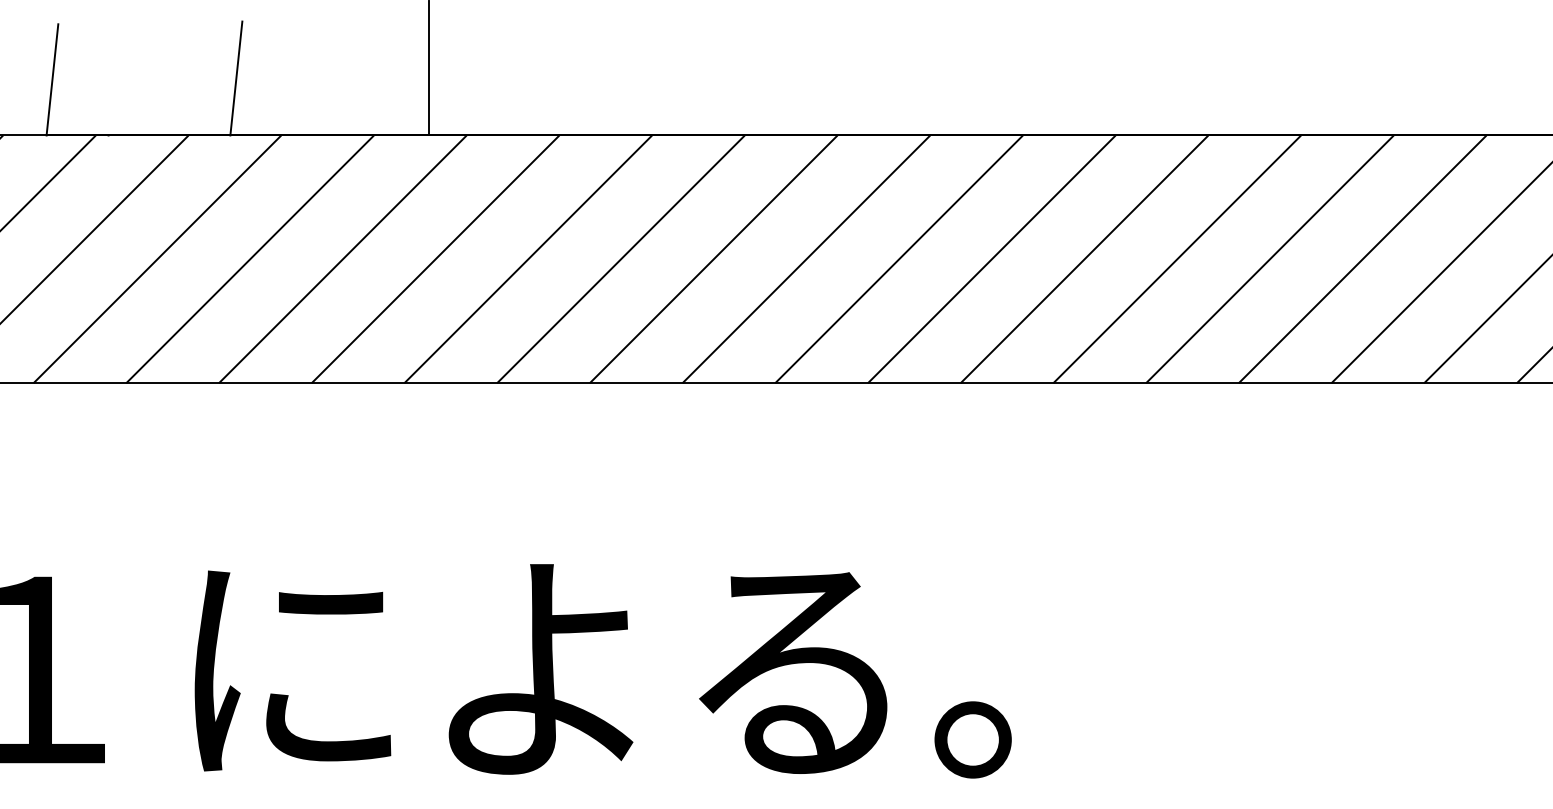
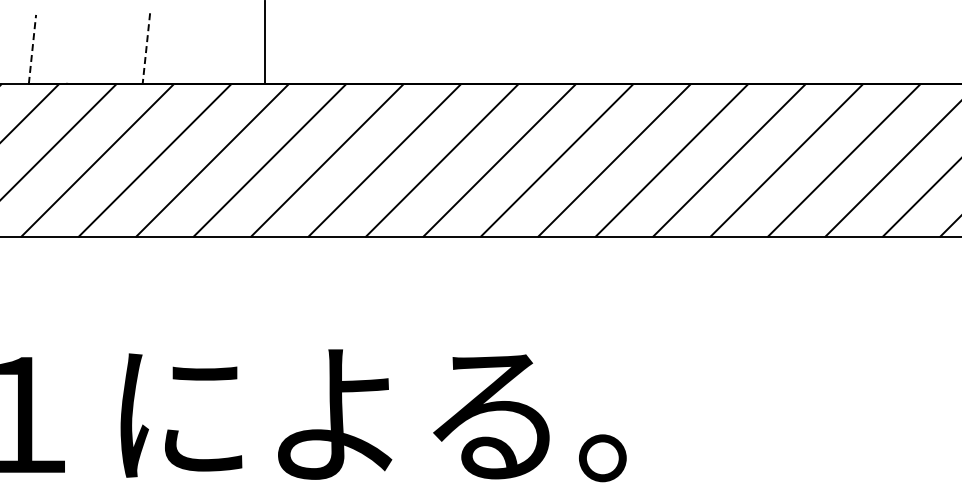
line: (52, 80) -> (32, 49), solid -> dashed
line: (236, 80) -> (146, 49), solid -> dashed

